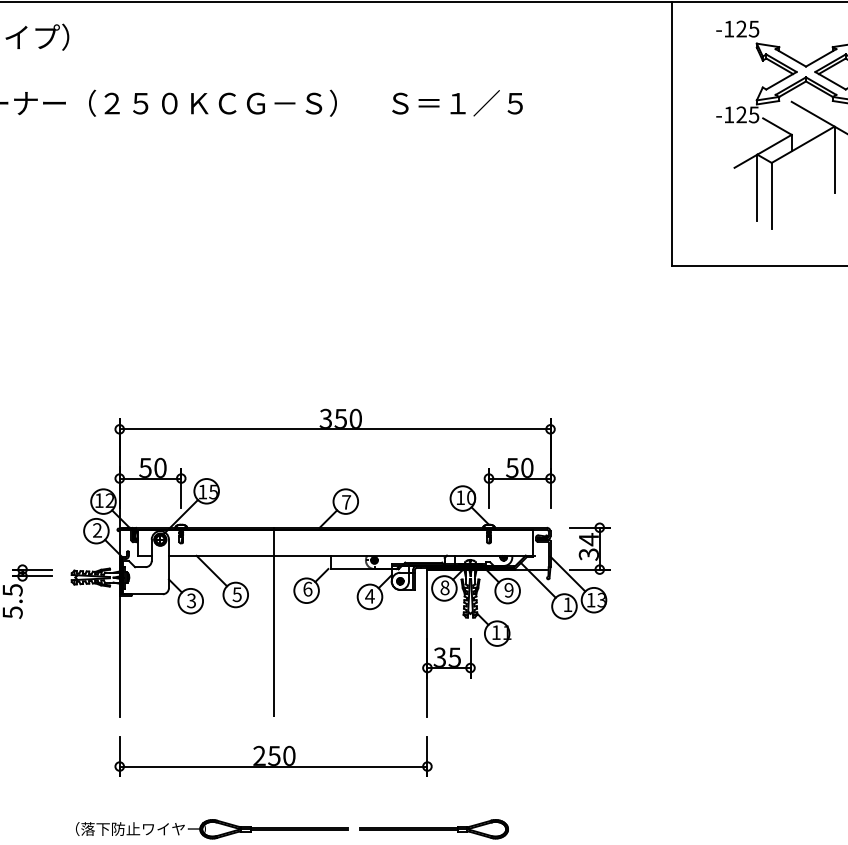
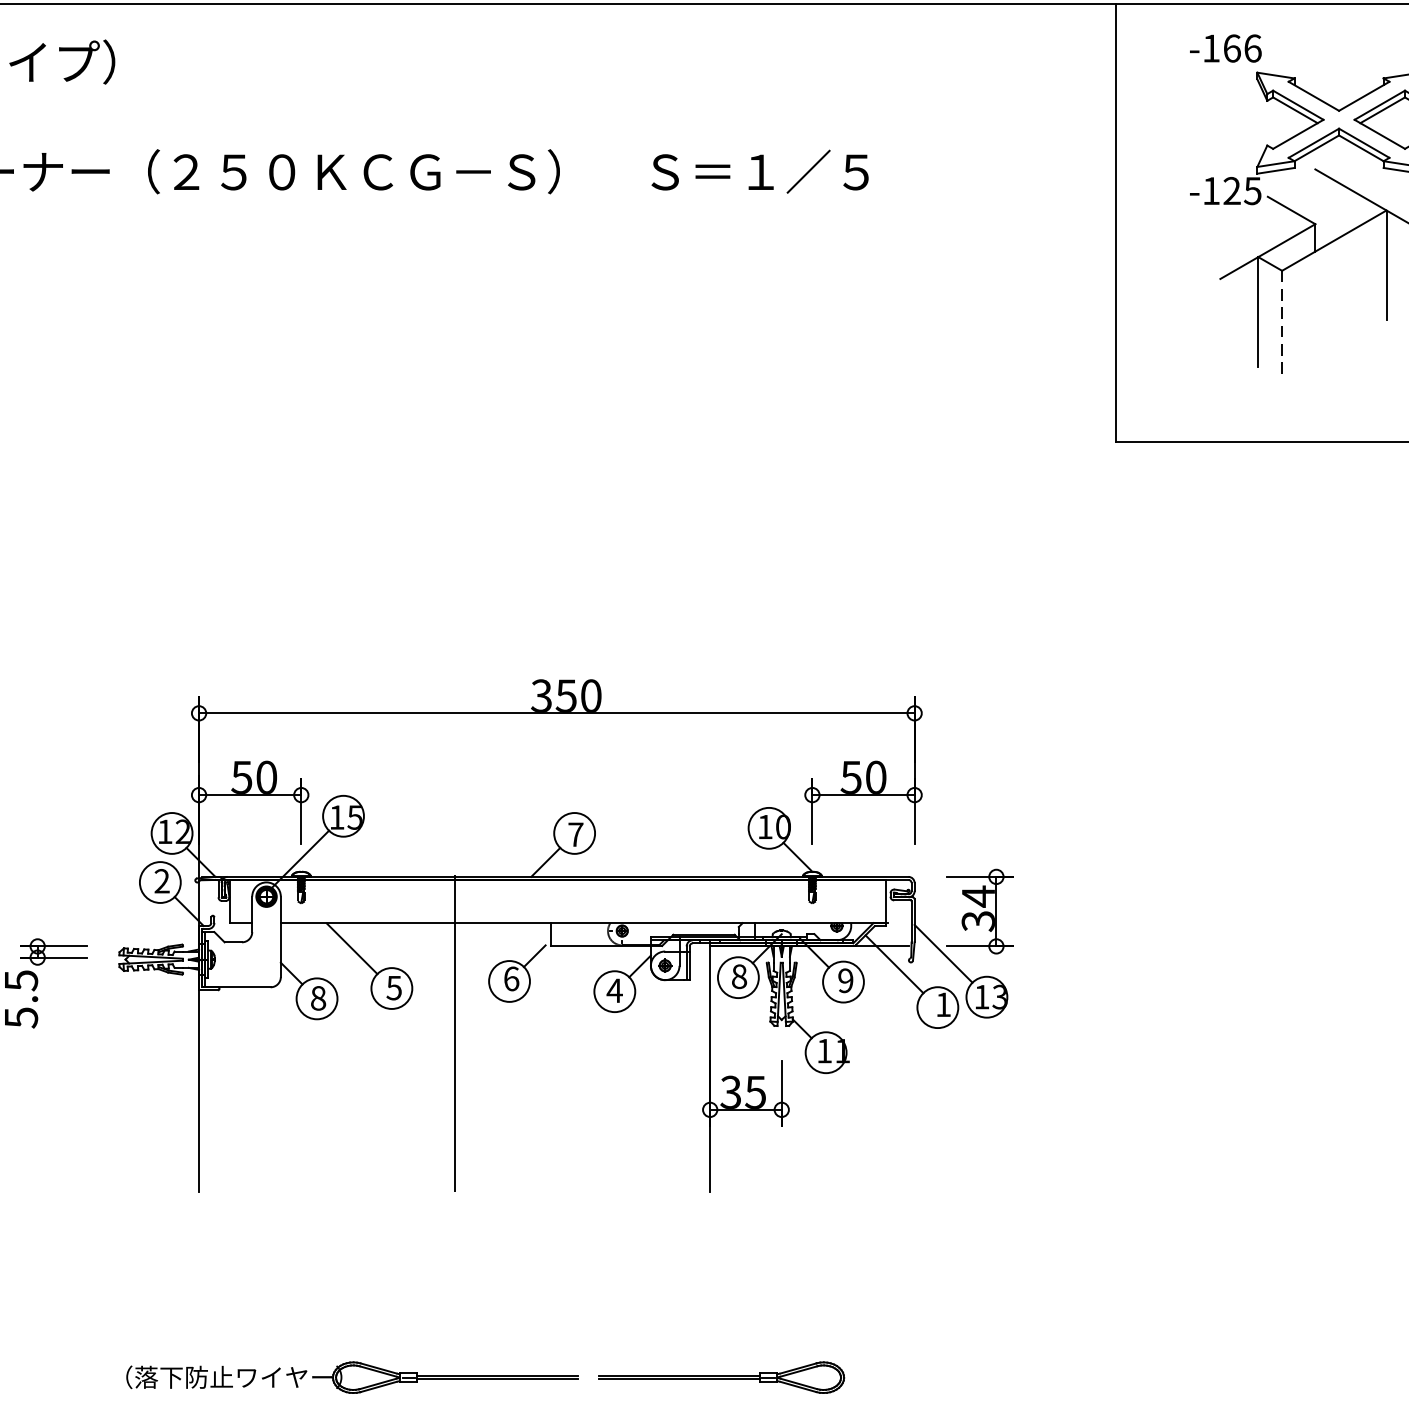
text: (747, 28) -> (1241, 47), -125 -> -166
line: (771, 195) -> (1281, 324), solid -> dashed
text: (191, 600) -> (318, 997), 3 -> 8
part: (273, 756) -> (454, 1256), removed

